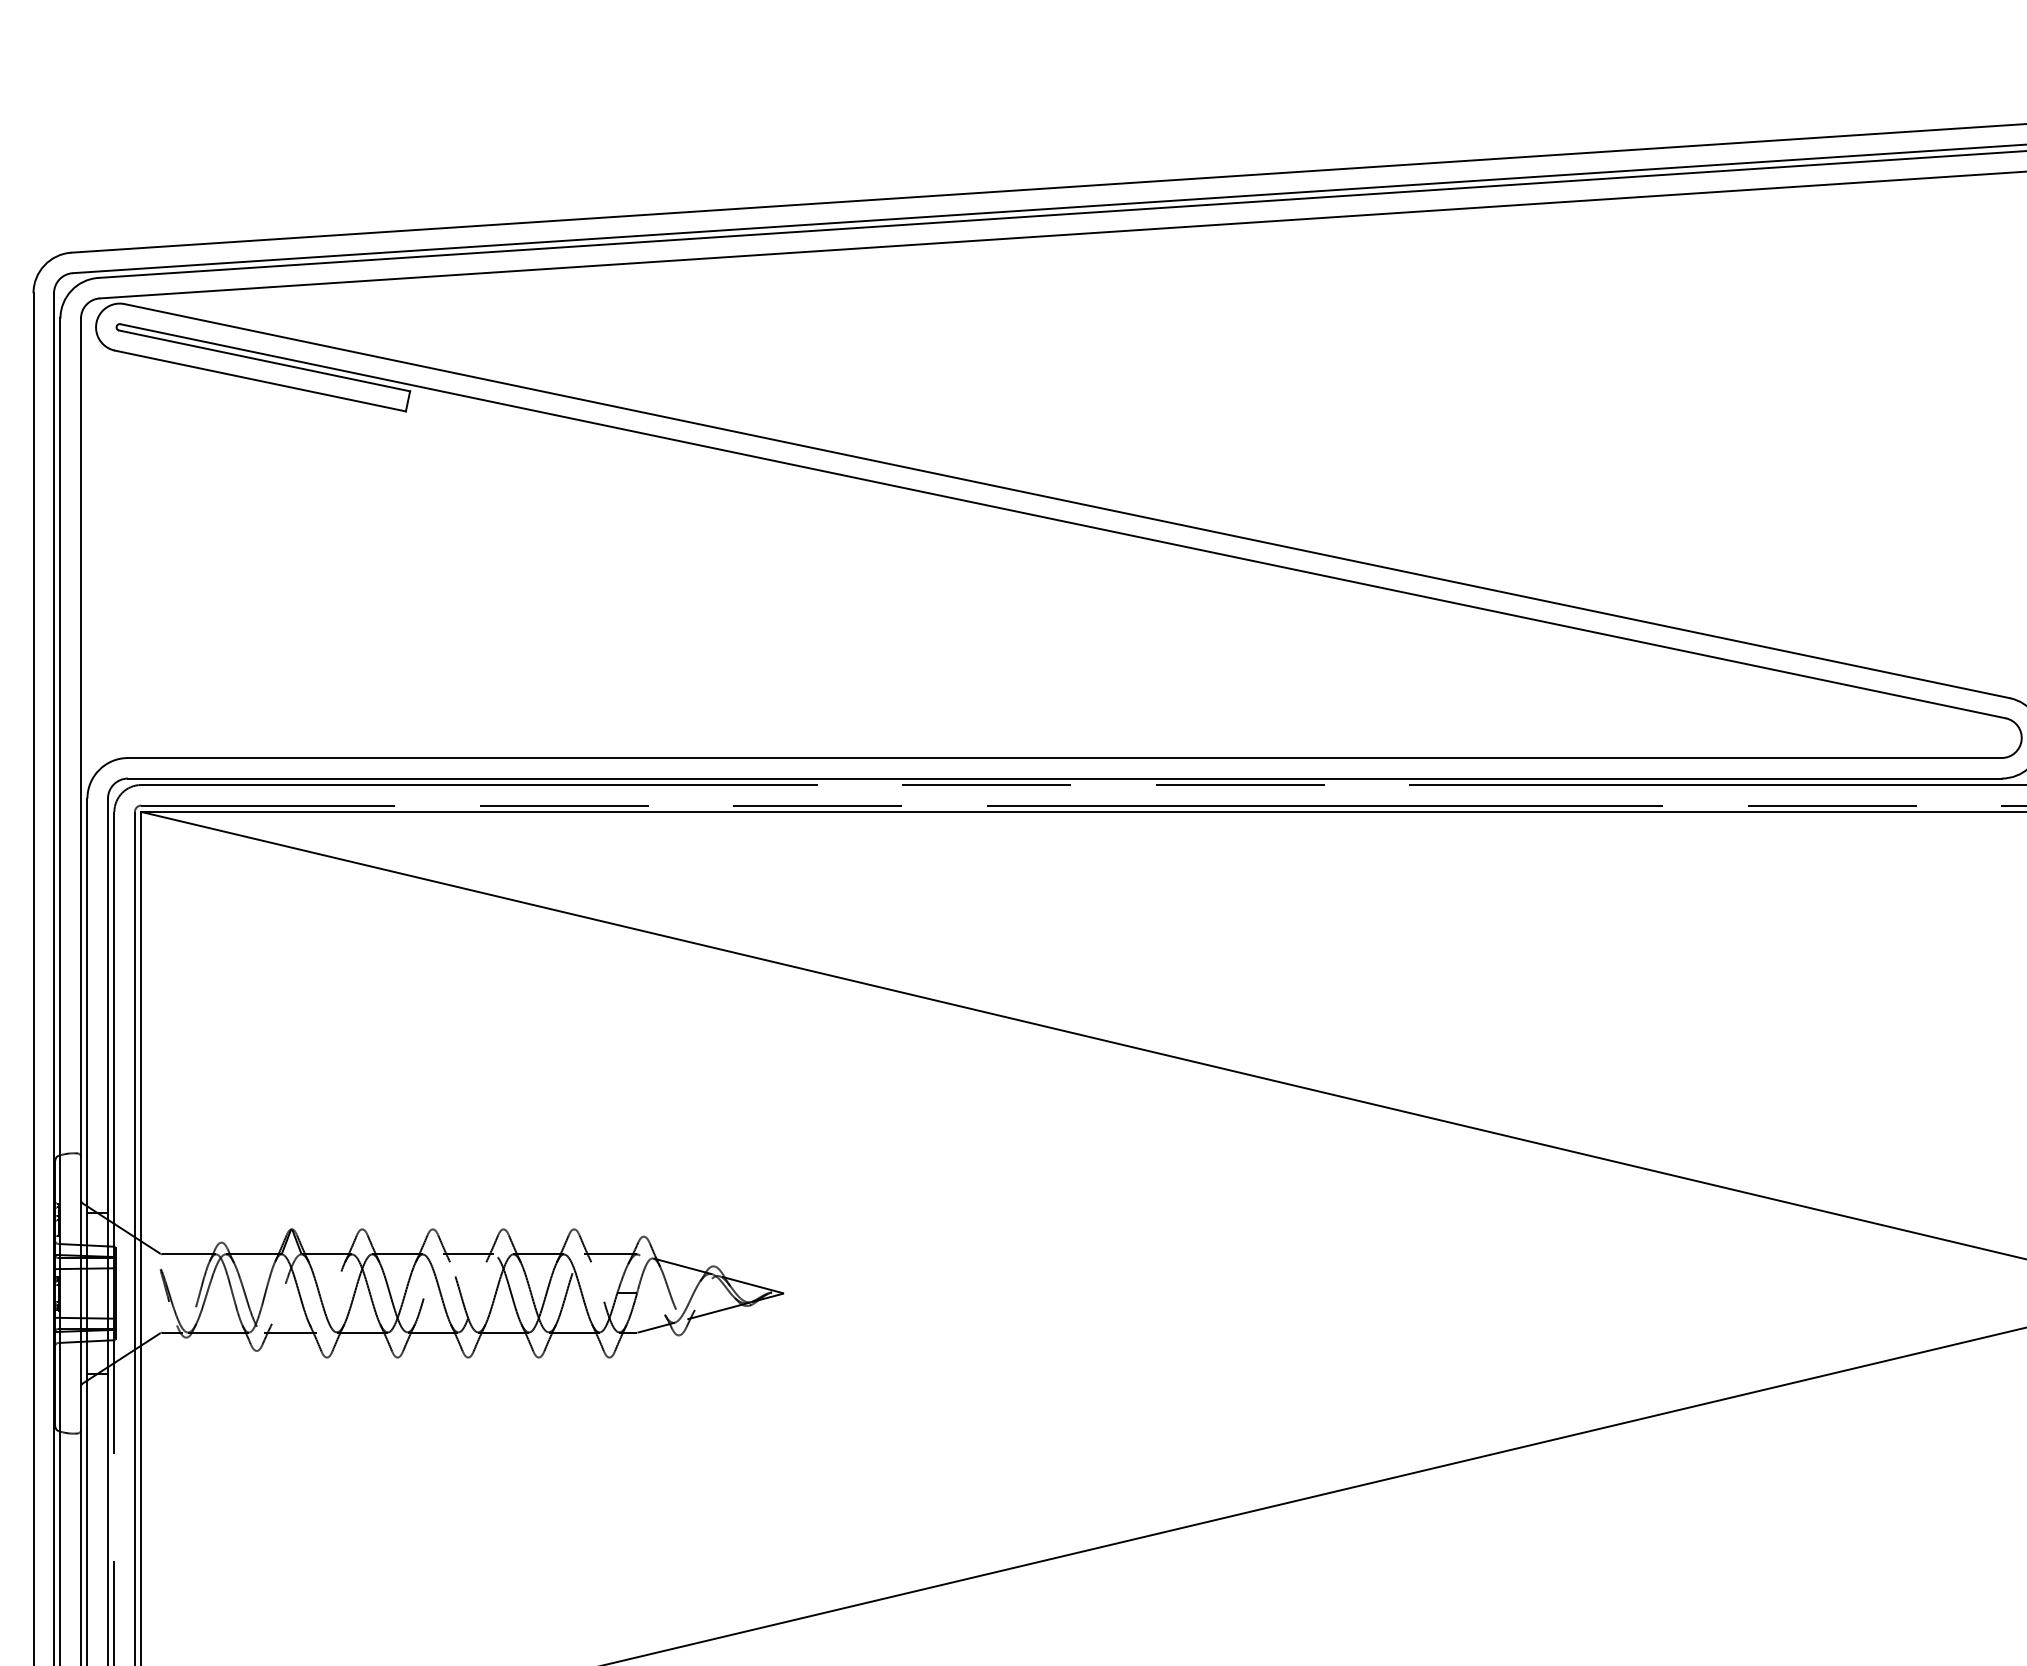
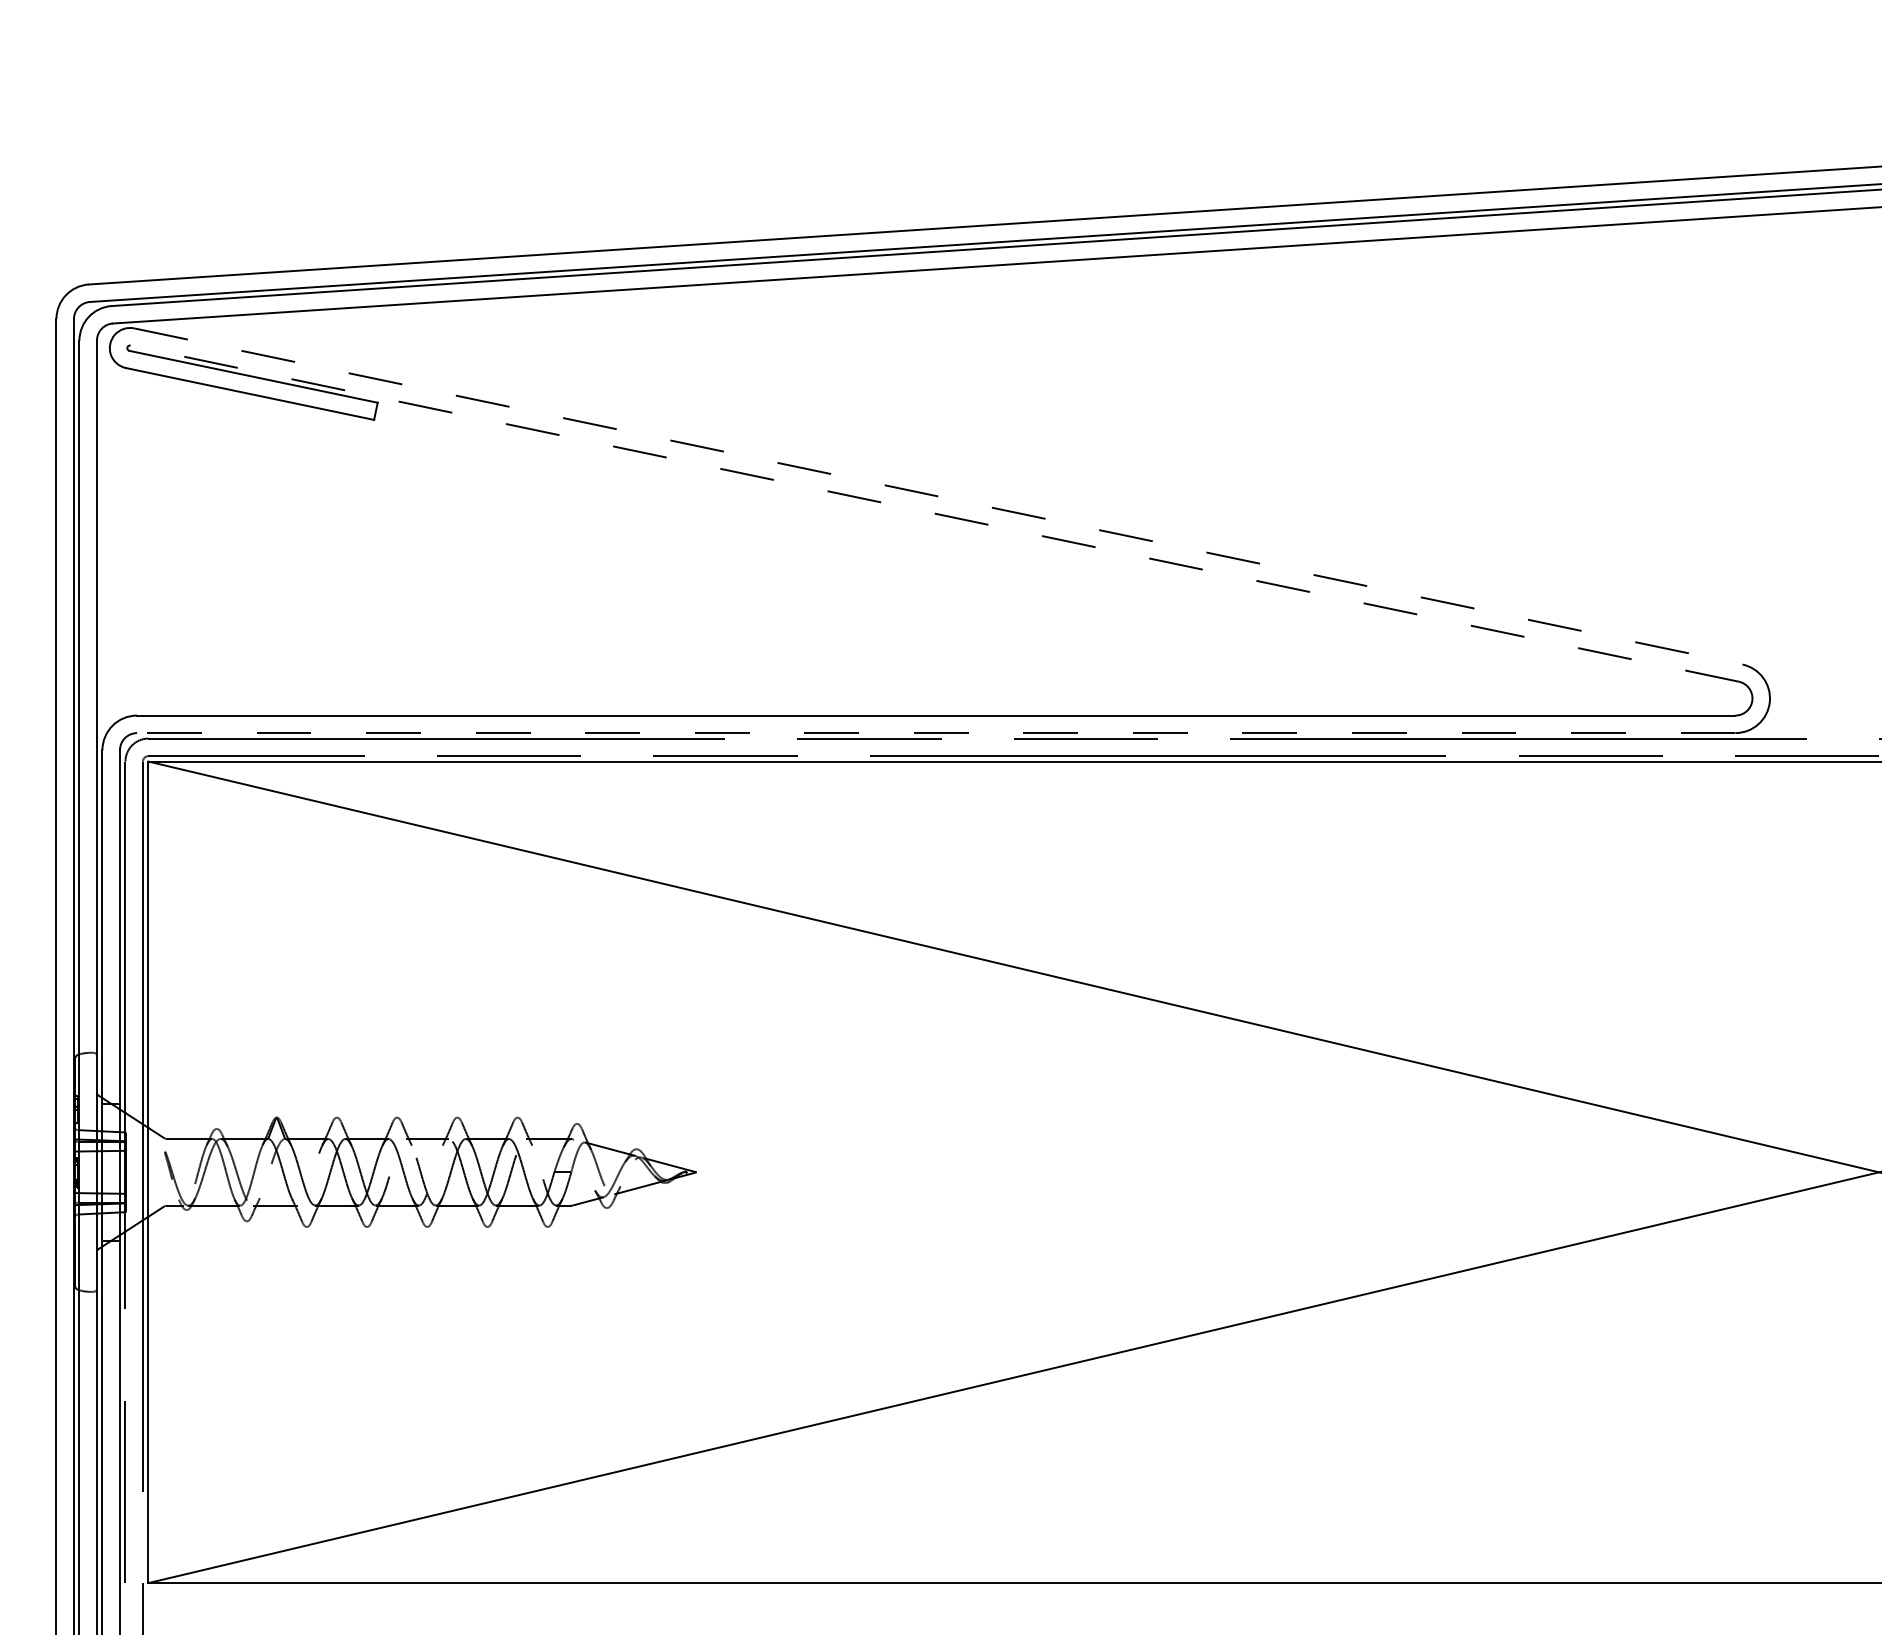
line: (1067, 501) -> (938, 496), solid -> dashed
line: (1062, 521) -> (934, 513), solid -> dashed
line: (1064, 779) -> (935, 733), solid -> dashed

